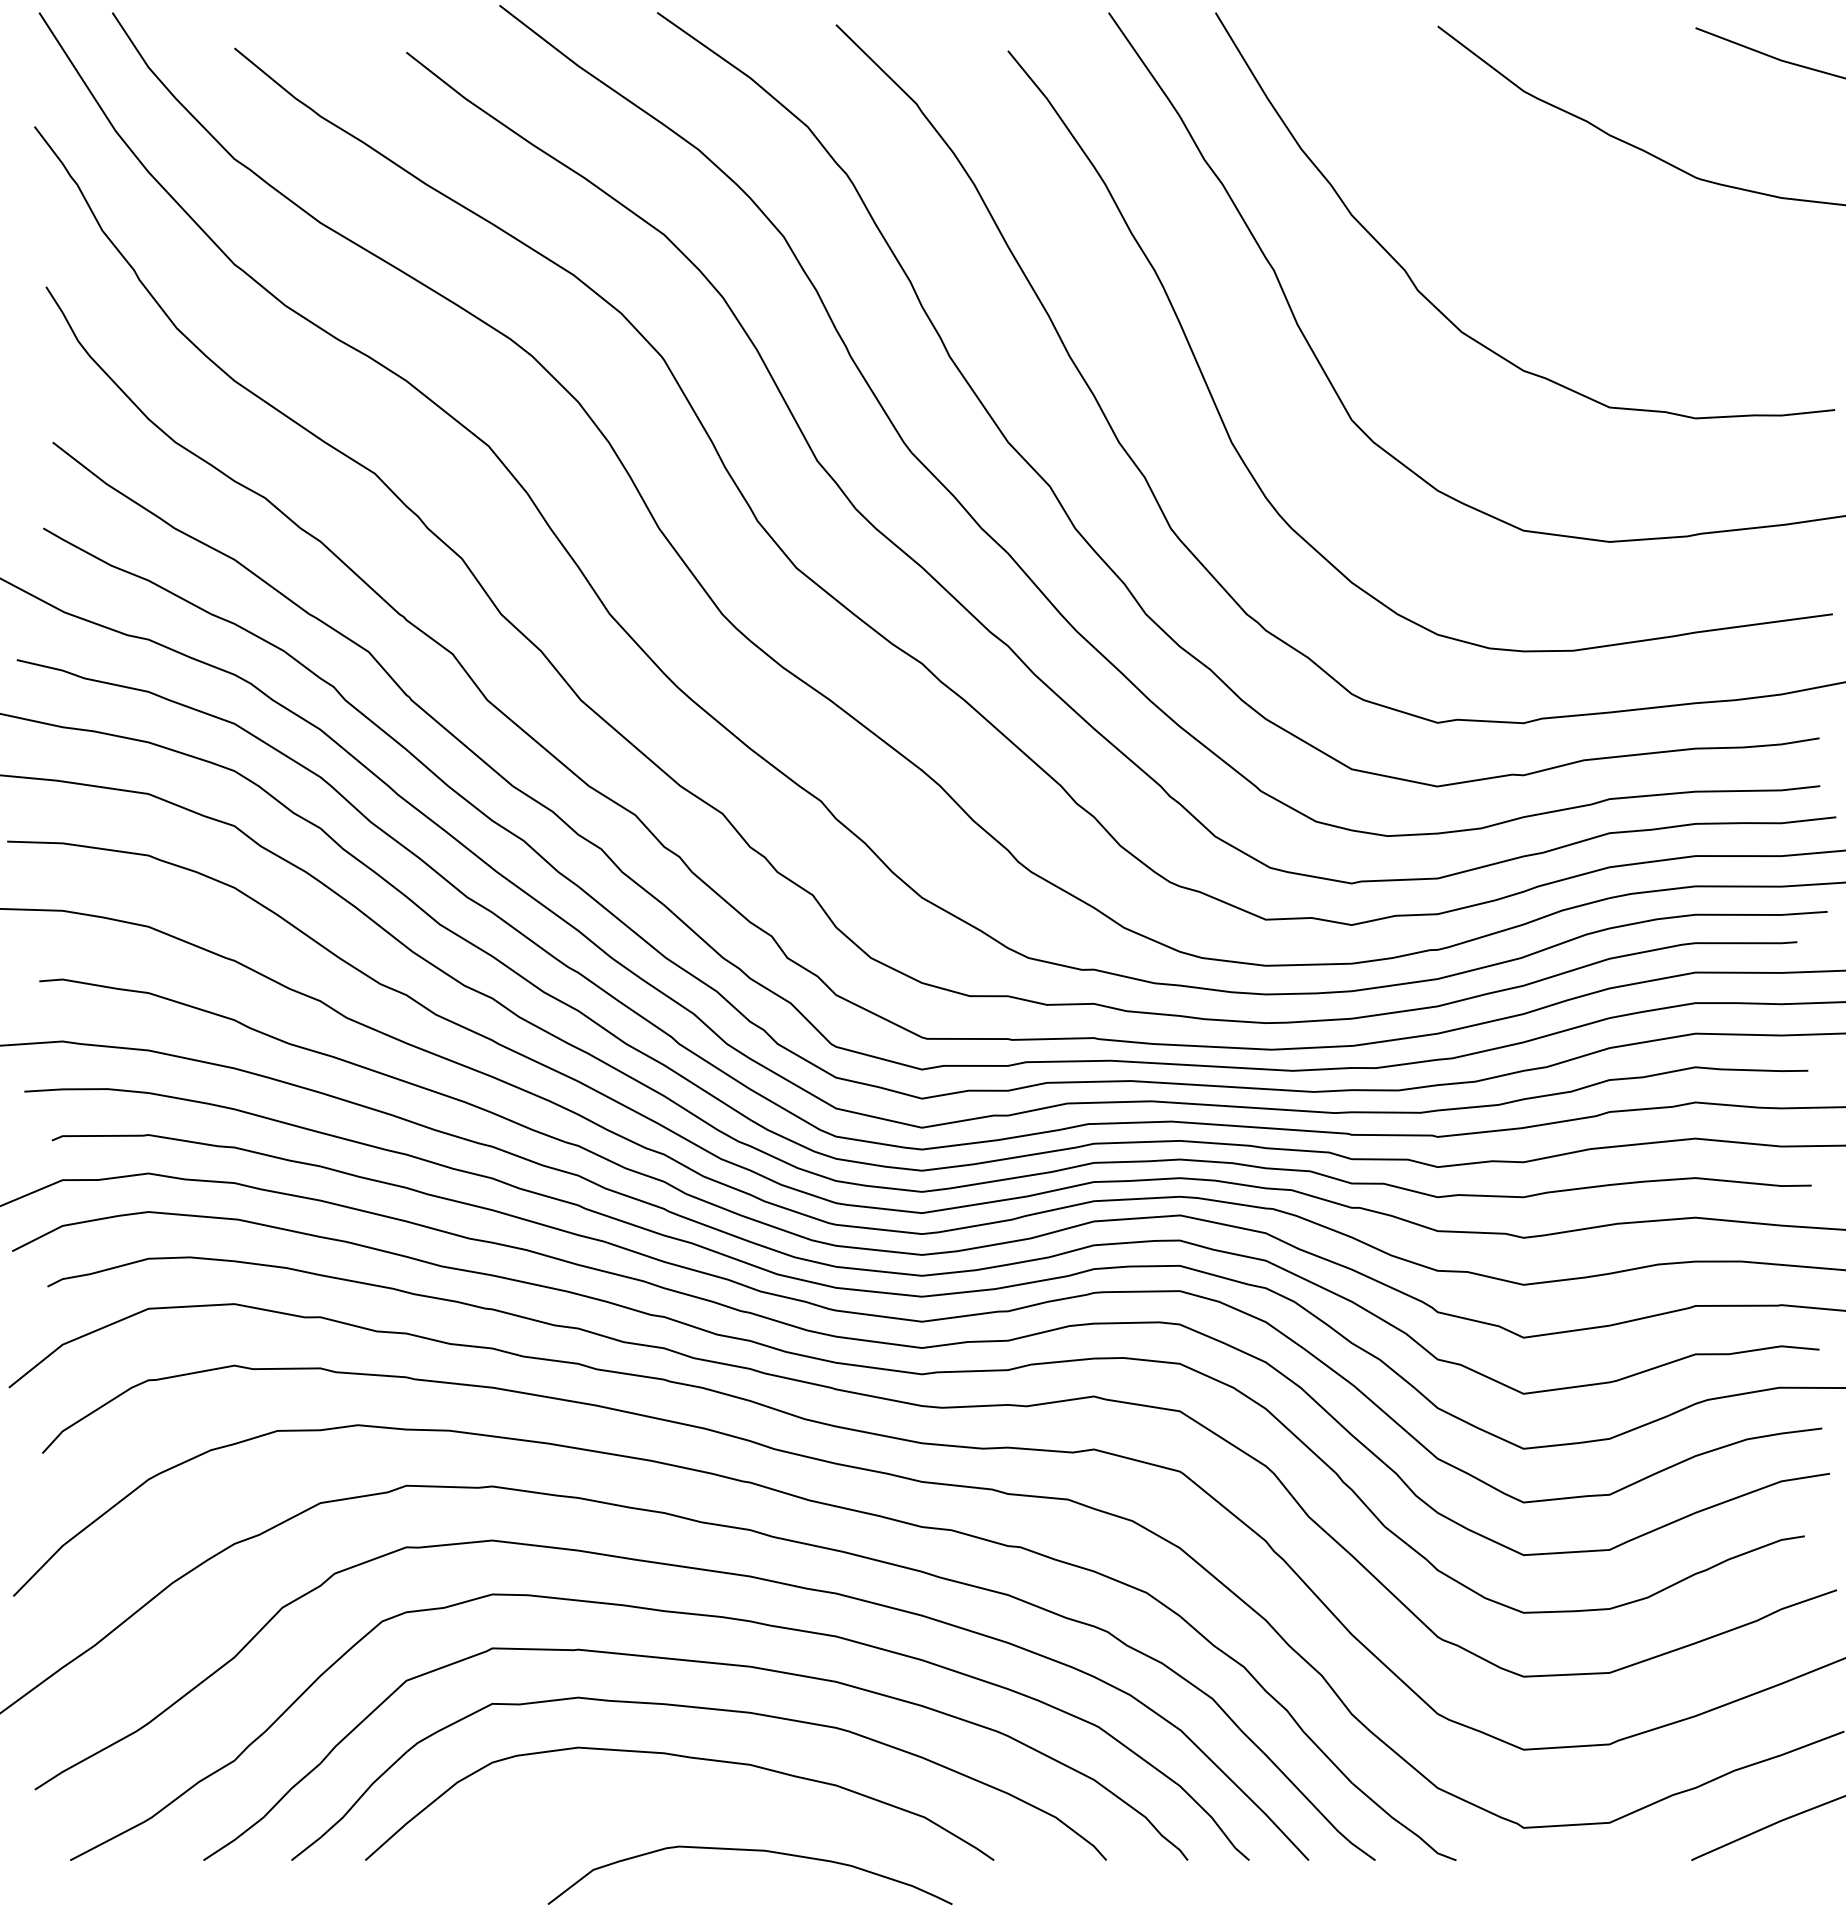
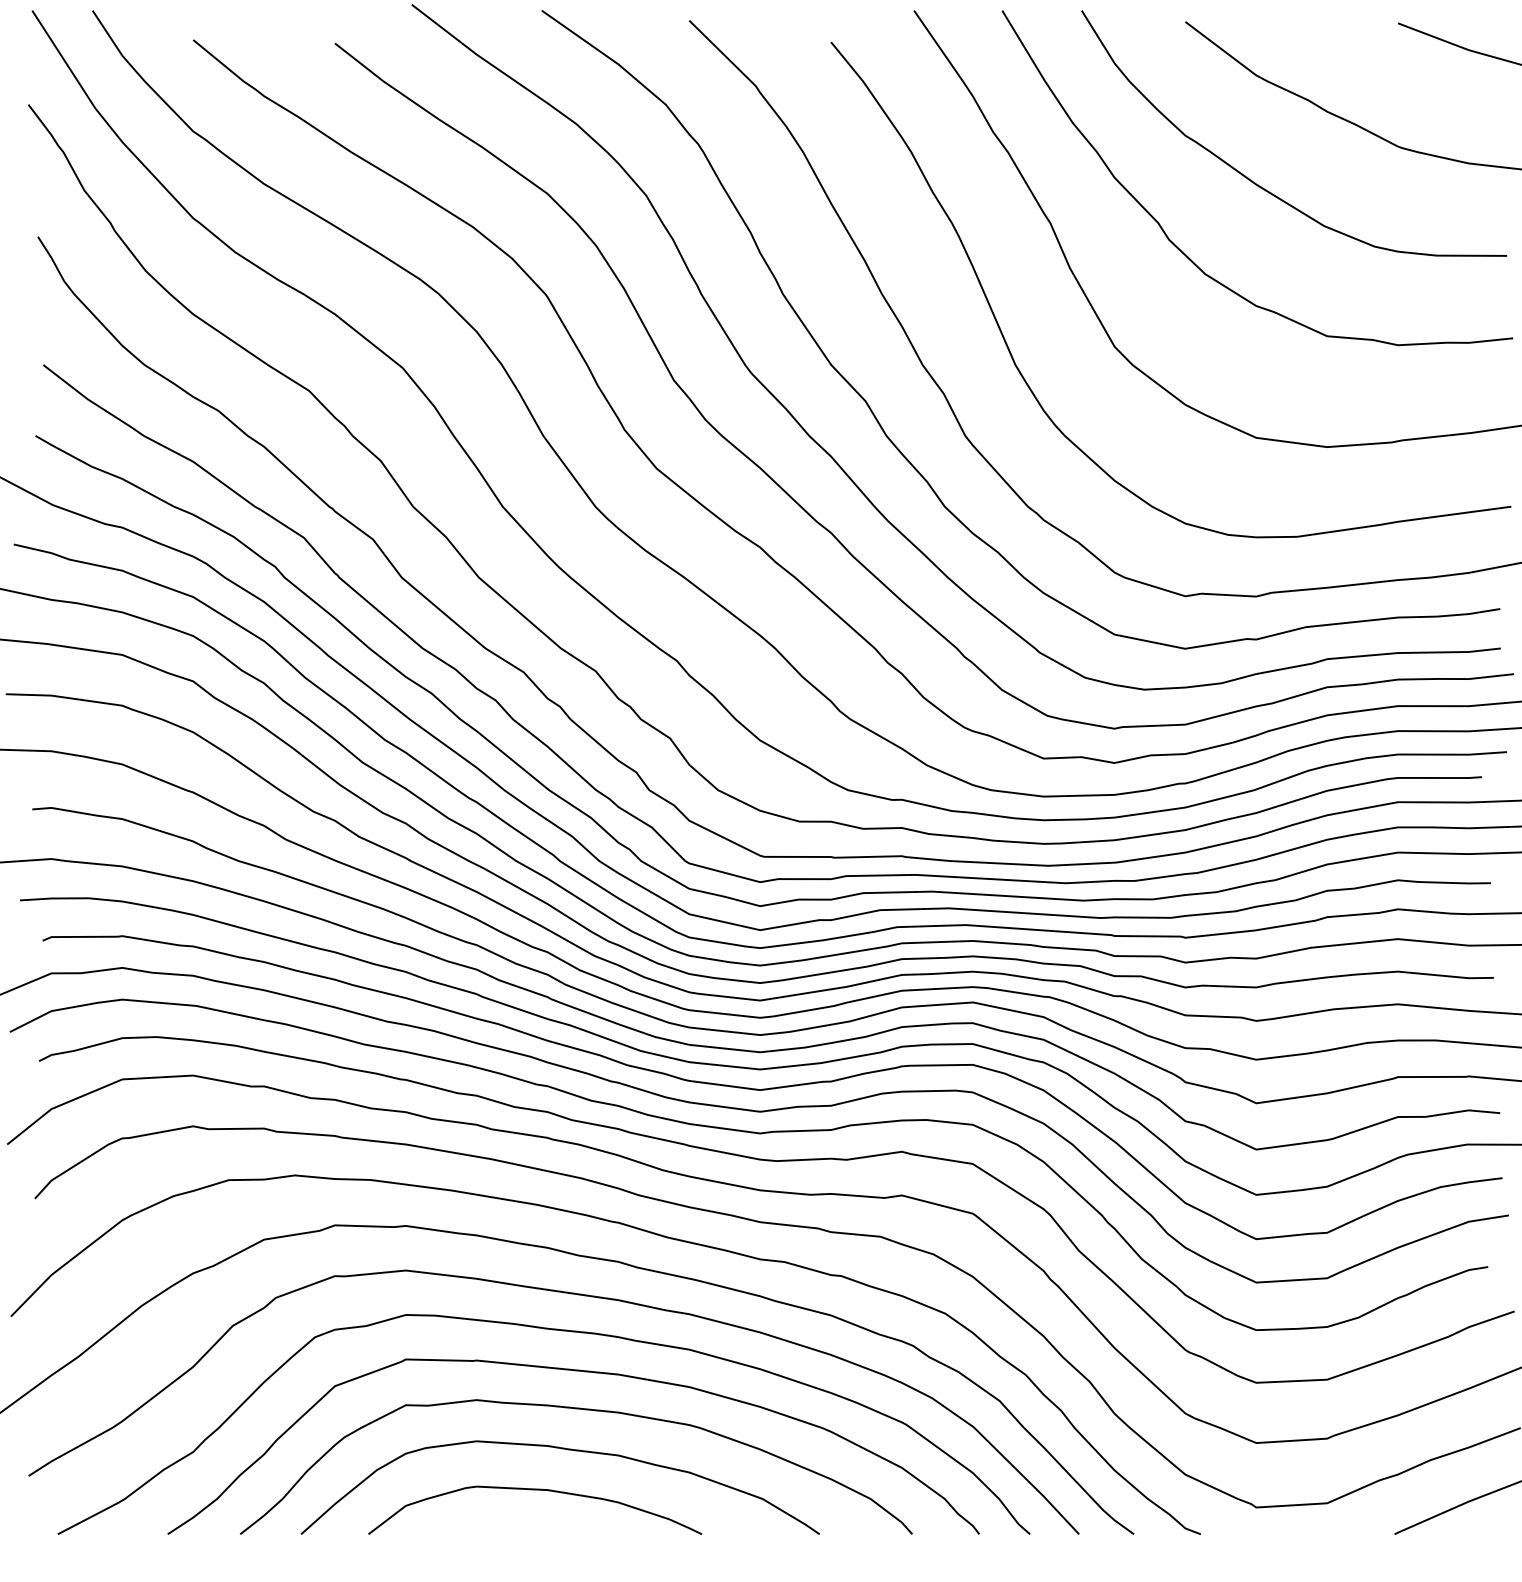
curve: (1532, 227) -> (1263, 187), added
curve: (752, 1851) -> (537, 1490), moved

